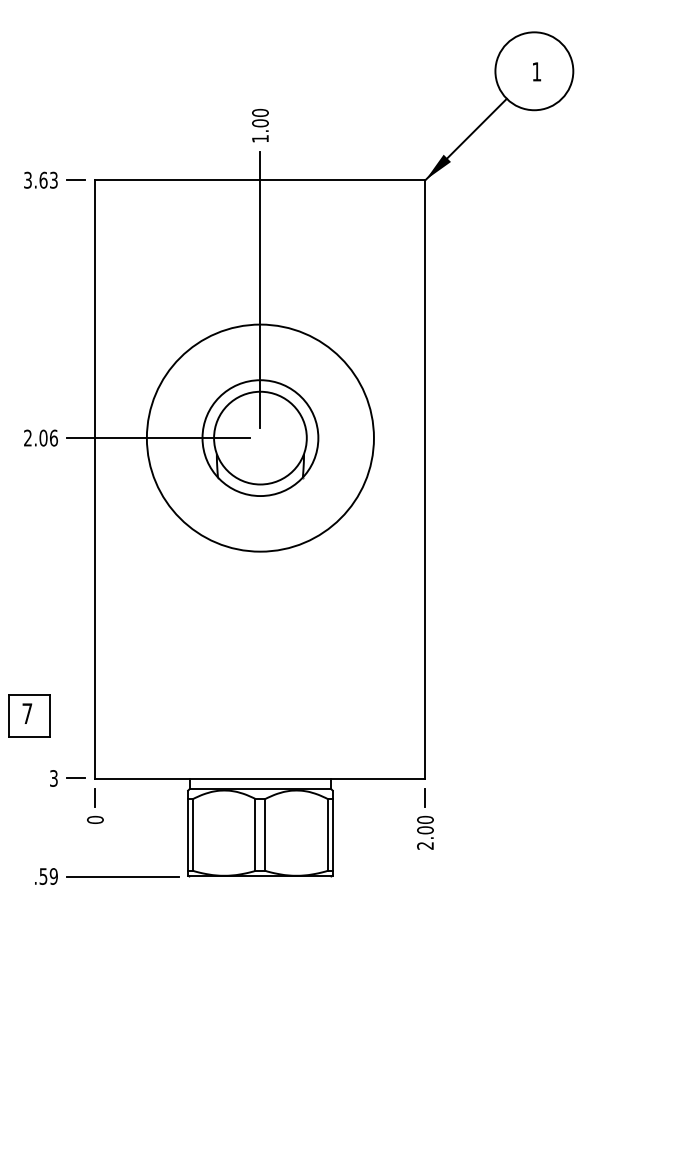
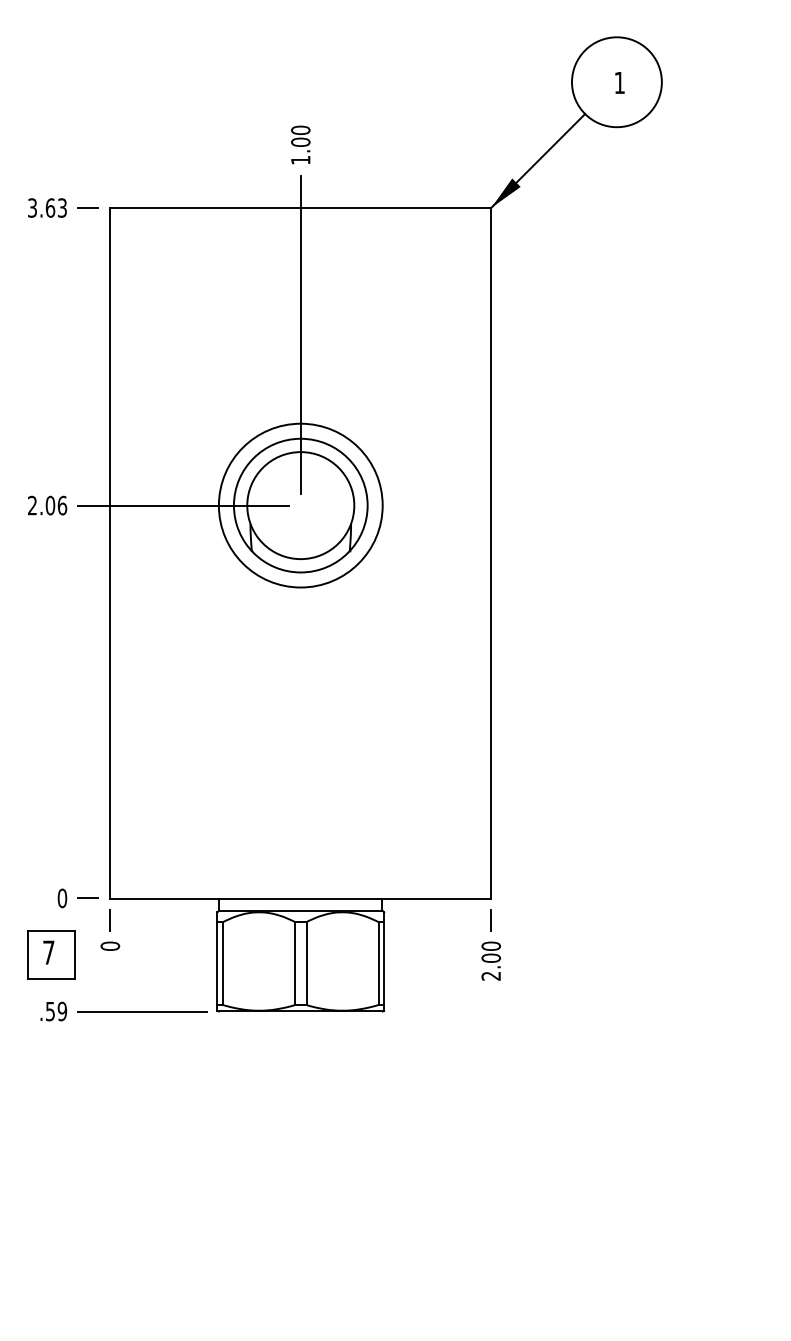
circle: (260, 438) -> (300, 505), size x0.62
part: (29, 715) -> (51, 954), moved
text: (53, 778) -> (62, 898), 3 -> 0

